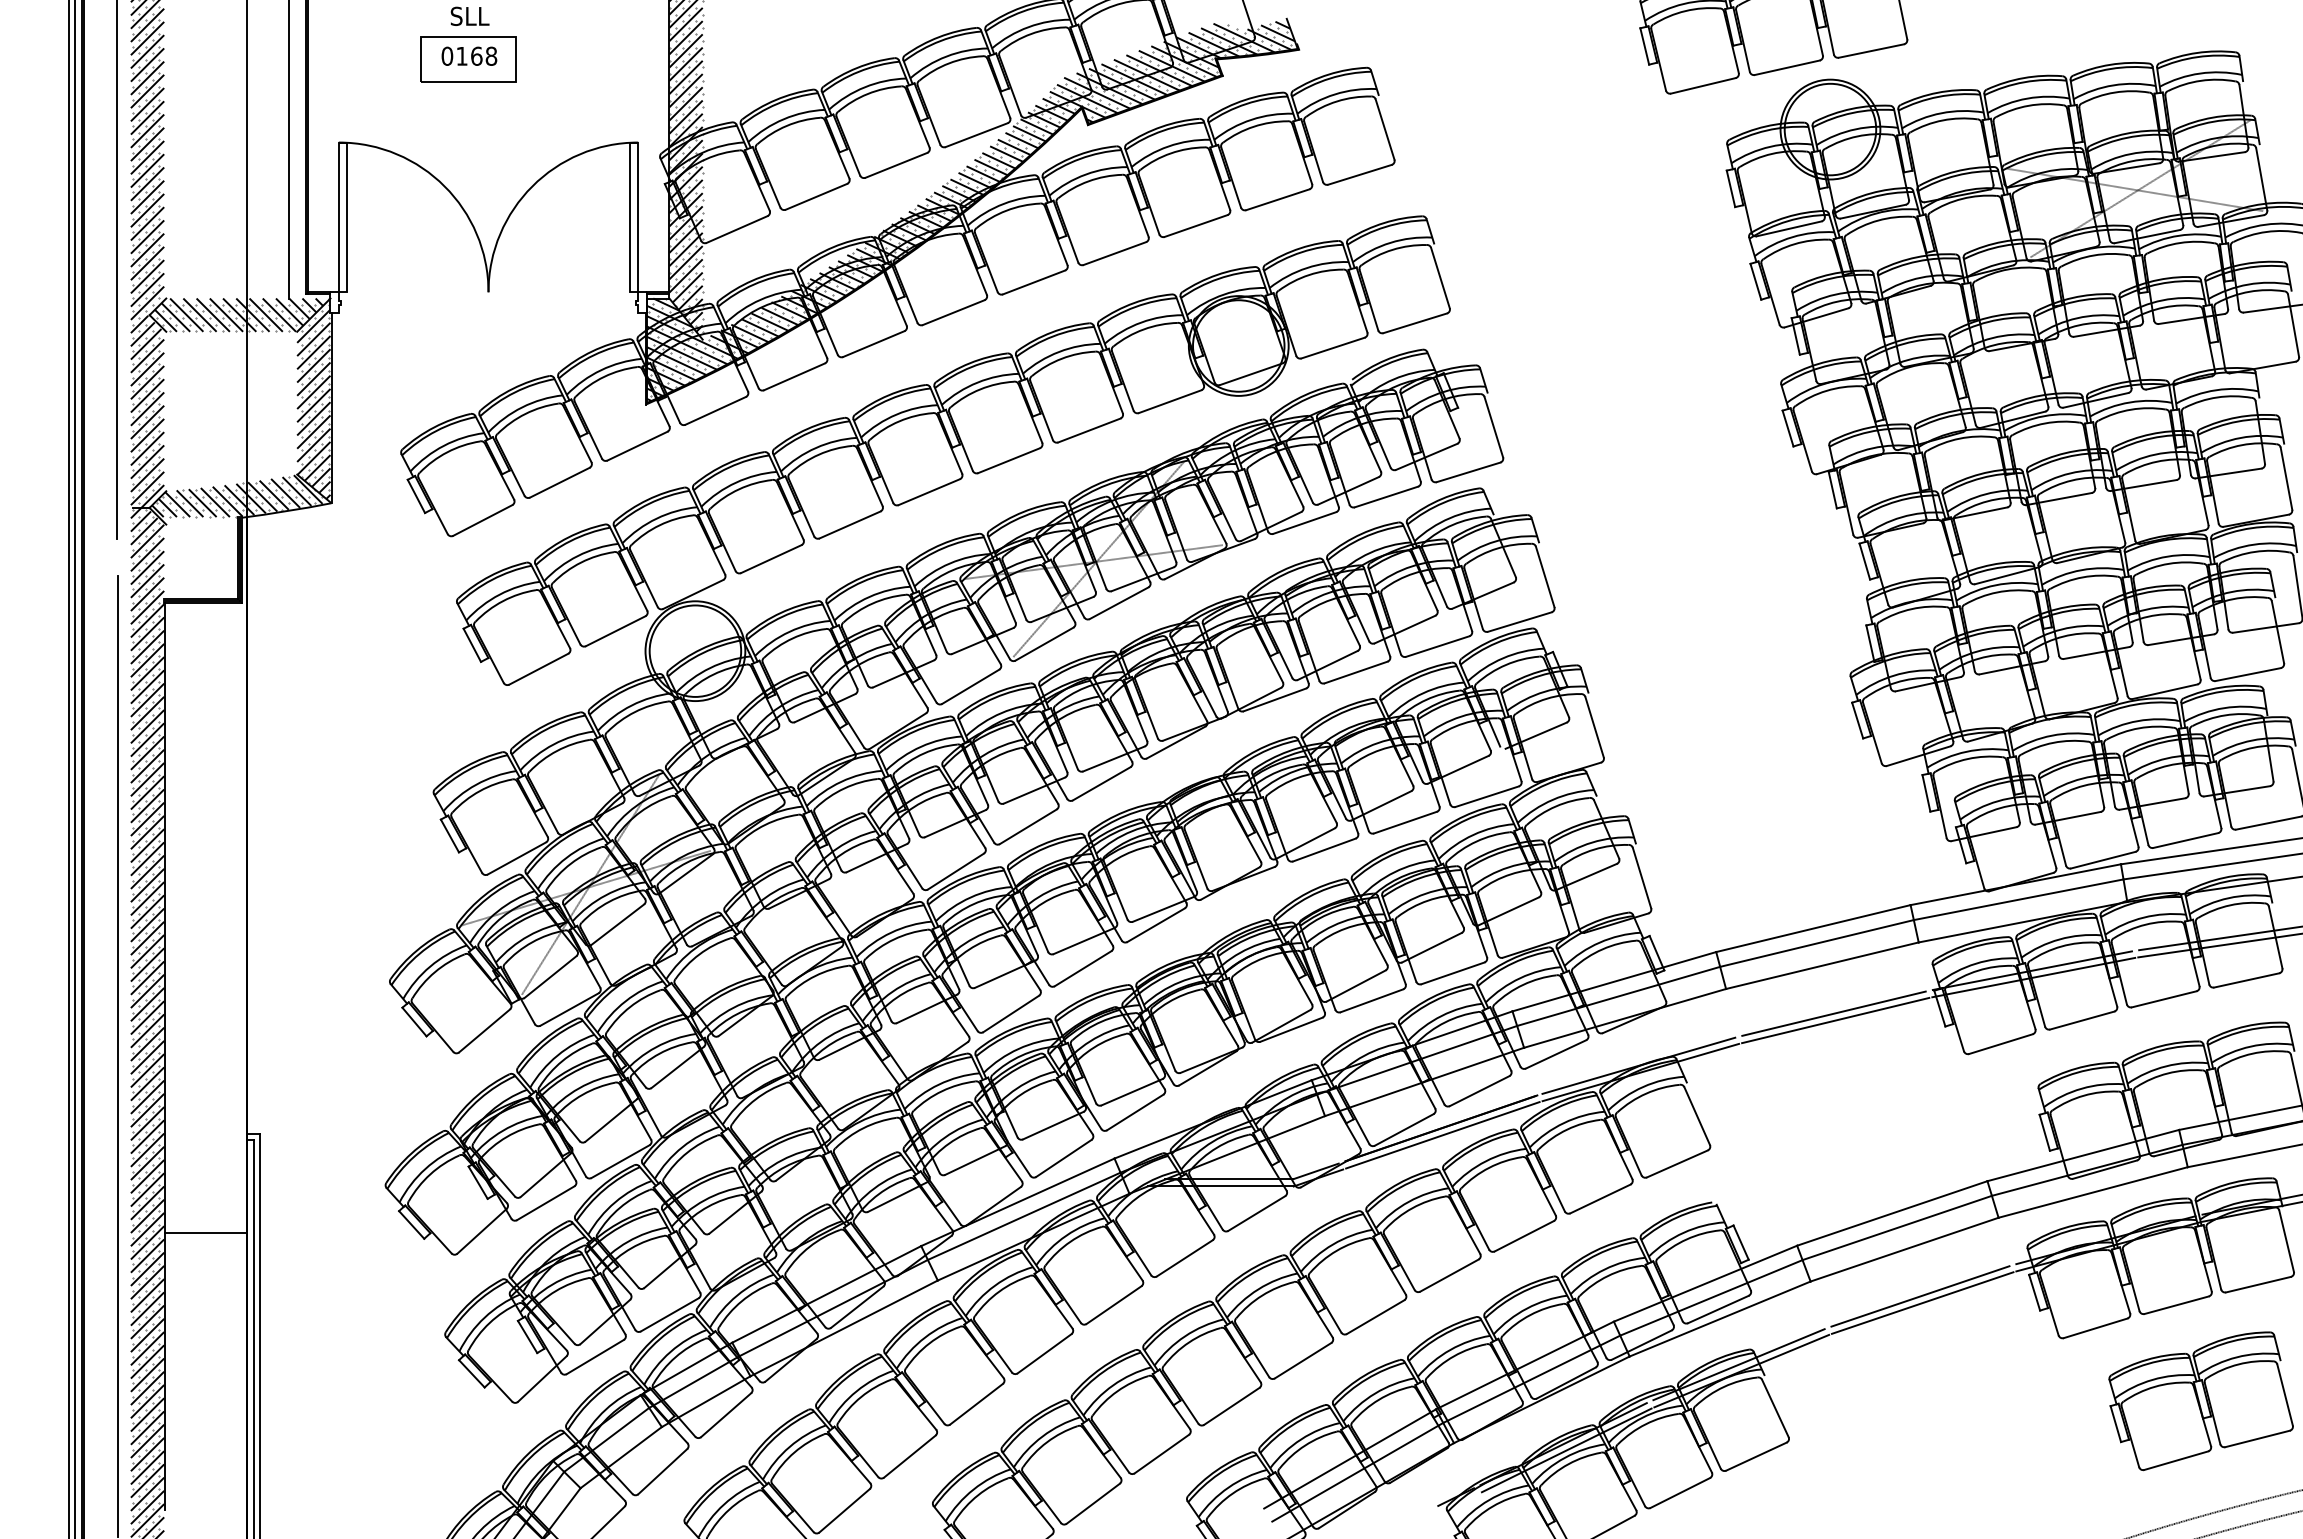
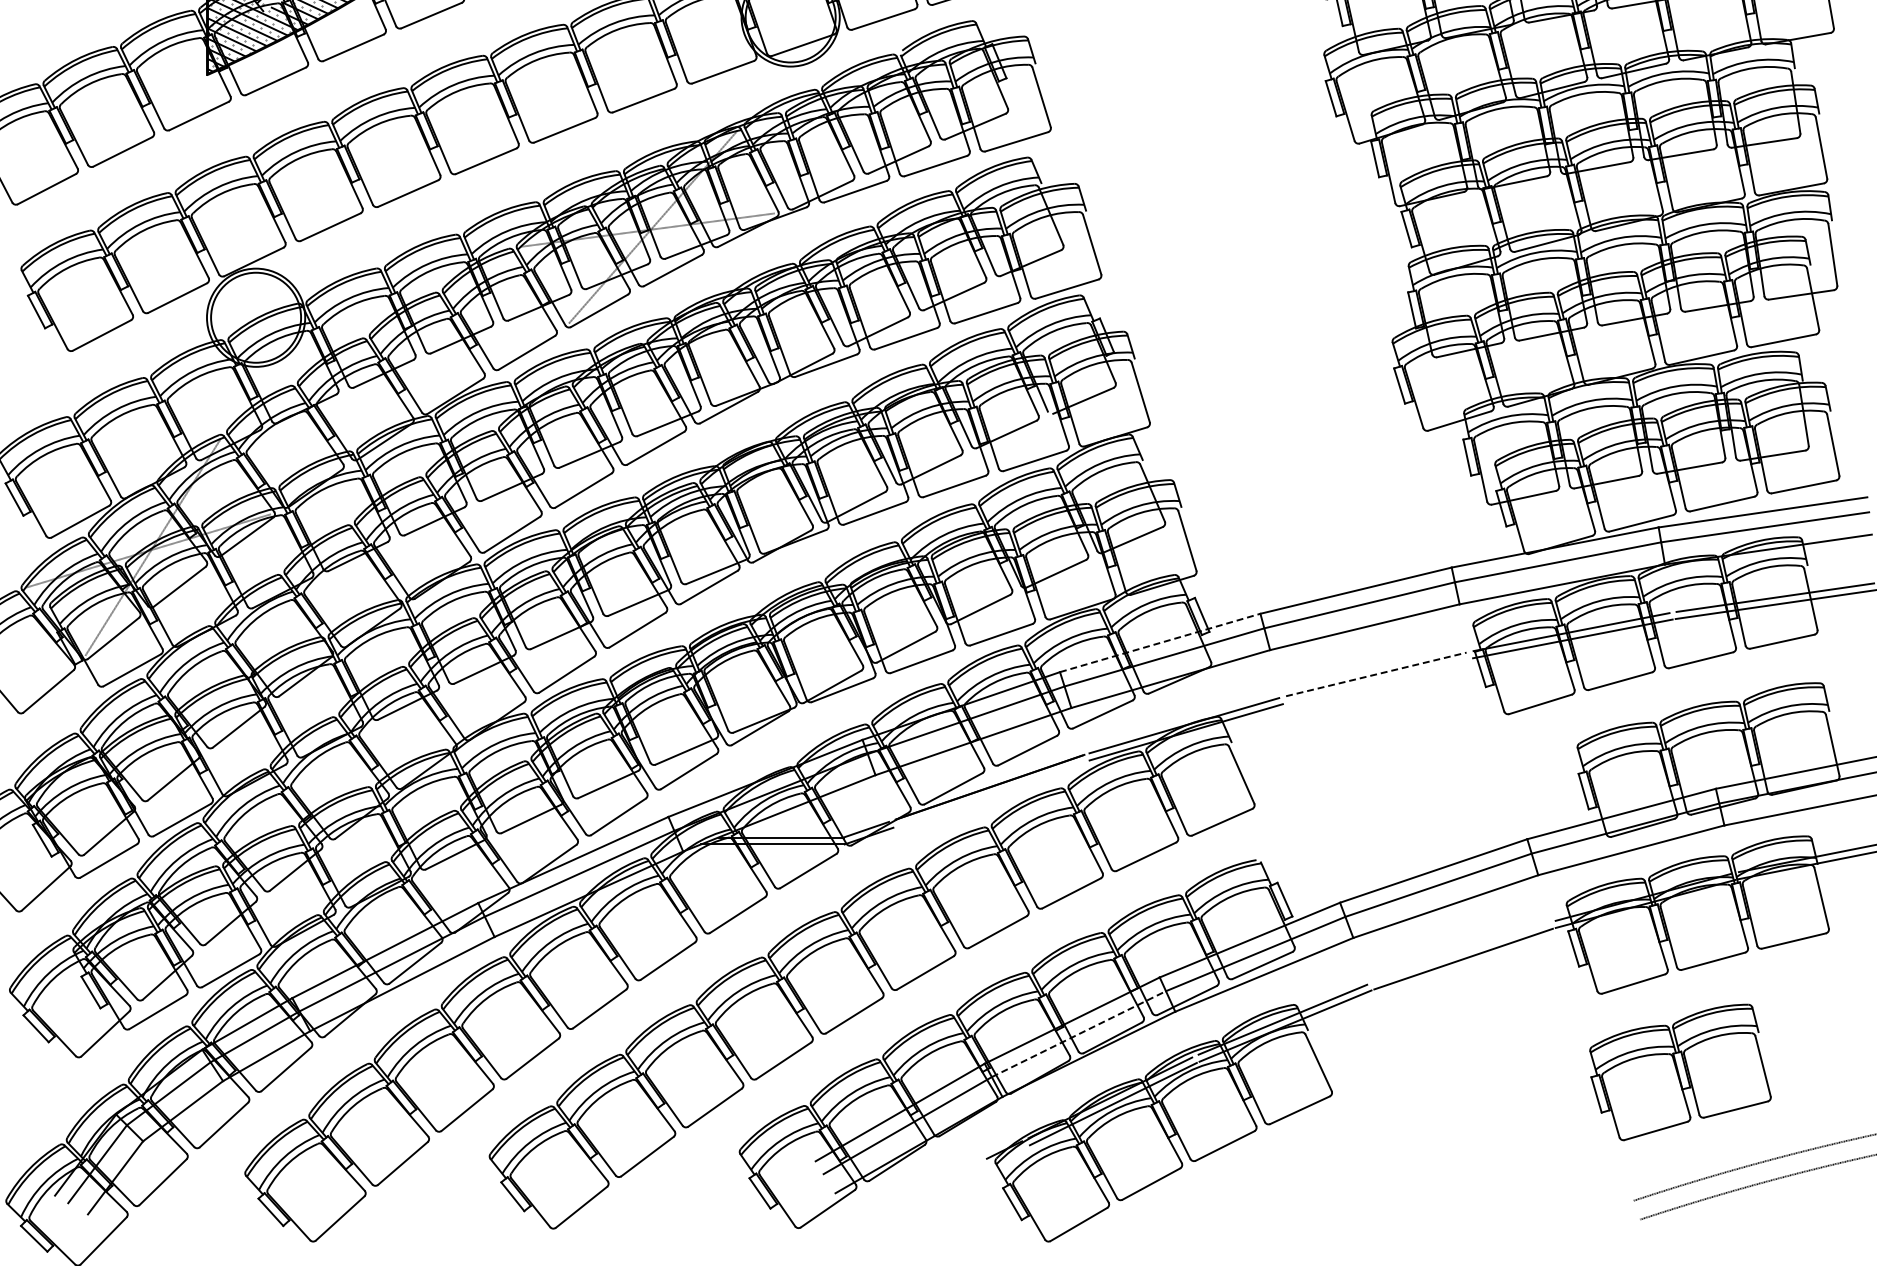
line: (1614, 981) -> (1160, 642), solid -> dashed
line: (1834, 1013) -> (1376, 674), solid -> dashed
line: (1835, 1020) -> (1377, 681), removed
line: (1442, 1135) -> (991, 794), removed
line: (1920, 1296) -> (1461, 952), removed
line: (1531, 1379) -> (1078, 1034), solid -> dashed
part: (2200, 1401) -> (1679, 1072), moved

